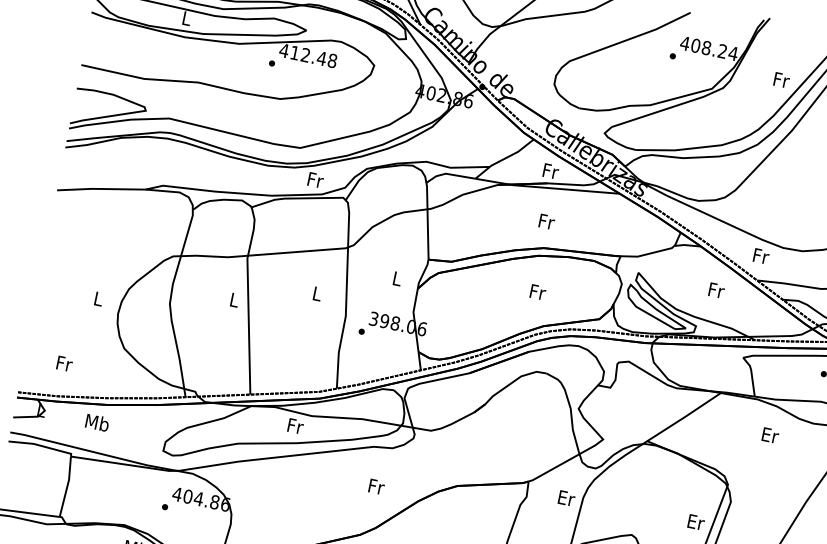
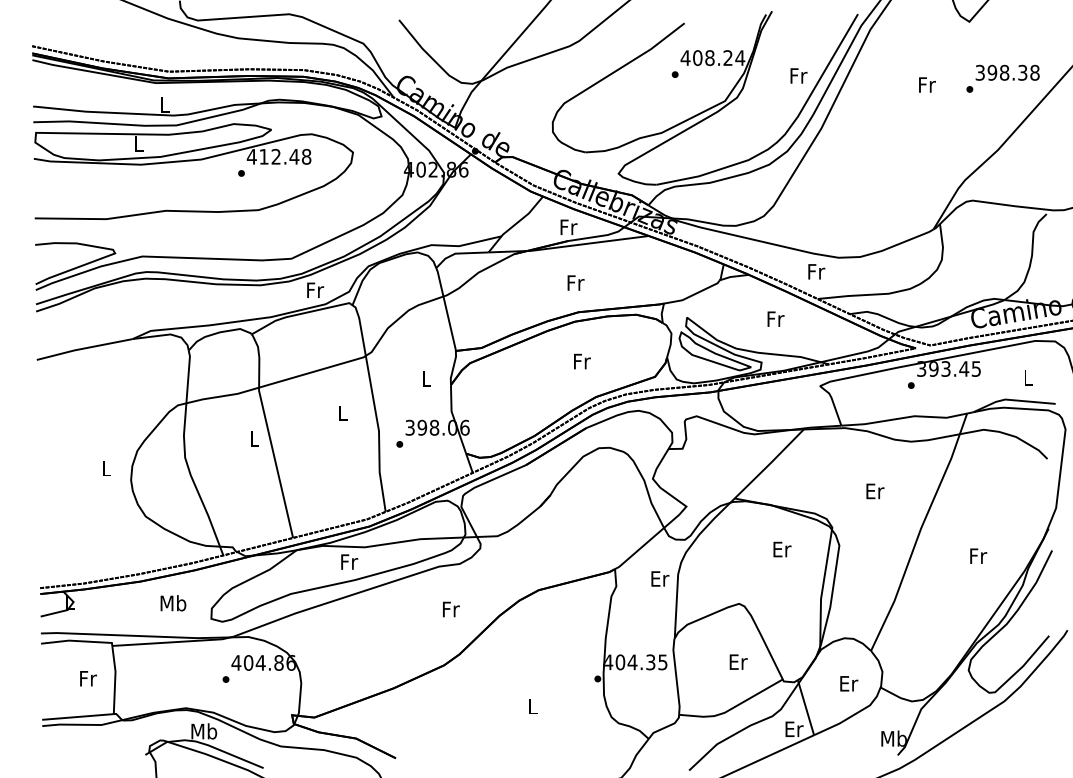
text: (64, 363) -> (88, 678), moved
text: (97, 423) -> (173, 603), moved
text: (770, 435) -> (875, 491), moved
text: (696, 522) -> (782, 549), moved

